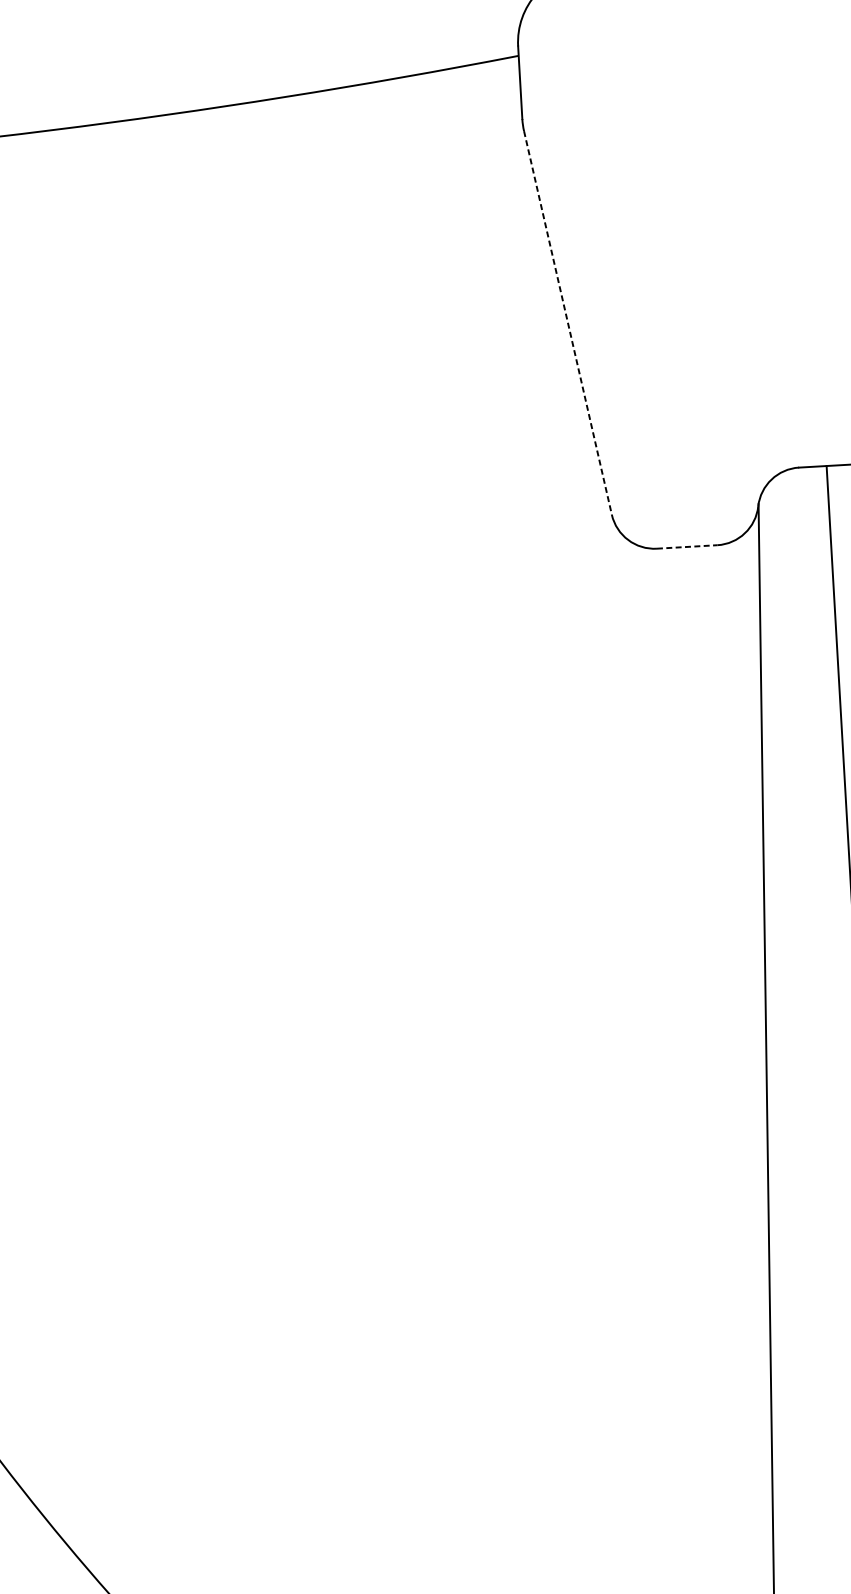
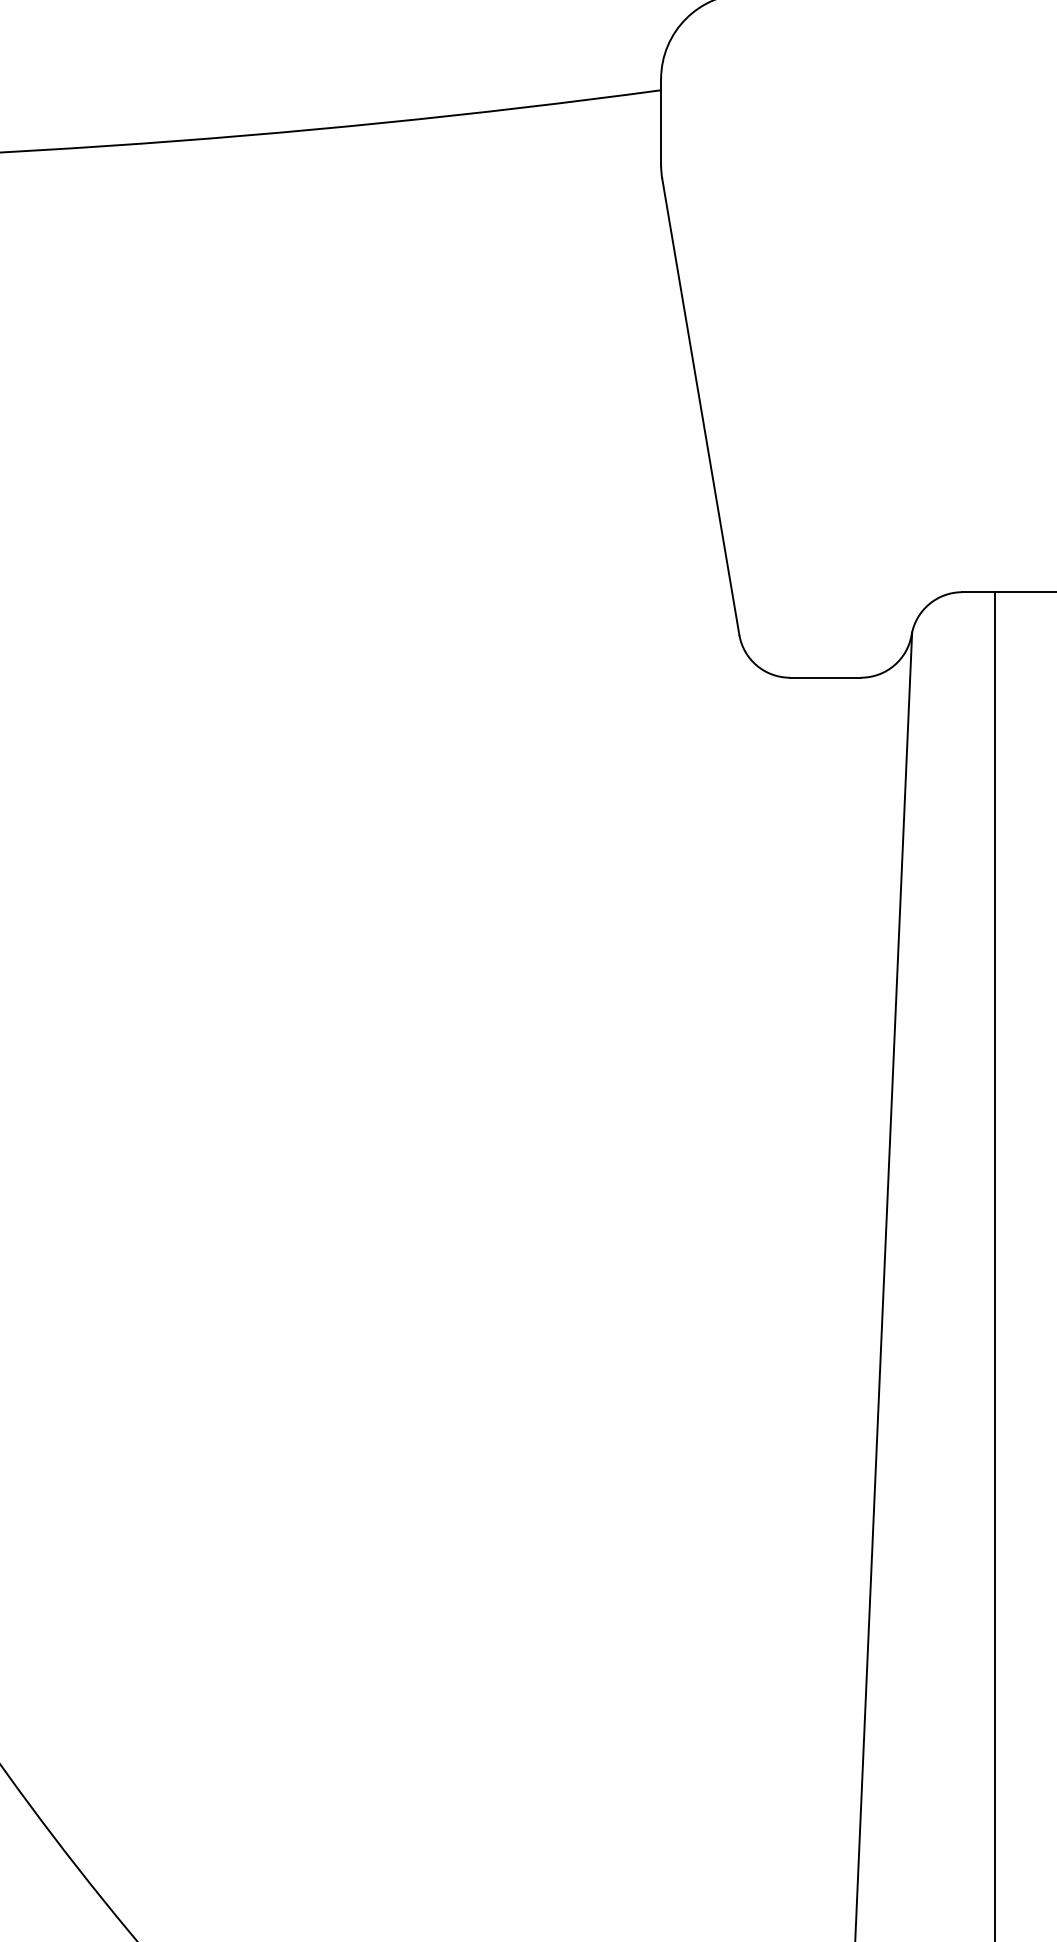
line: (567, 323) -> (700, 407), dashed -> solid
line: (687, 546) -> (825, 677), dashed -> solid

